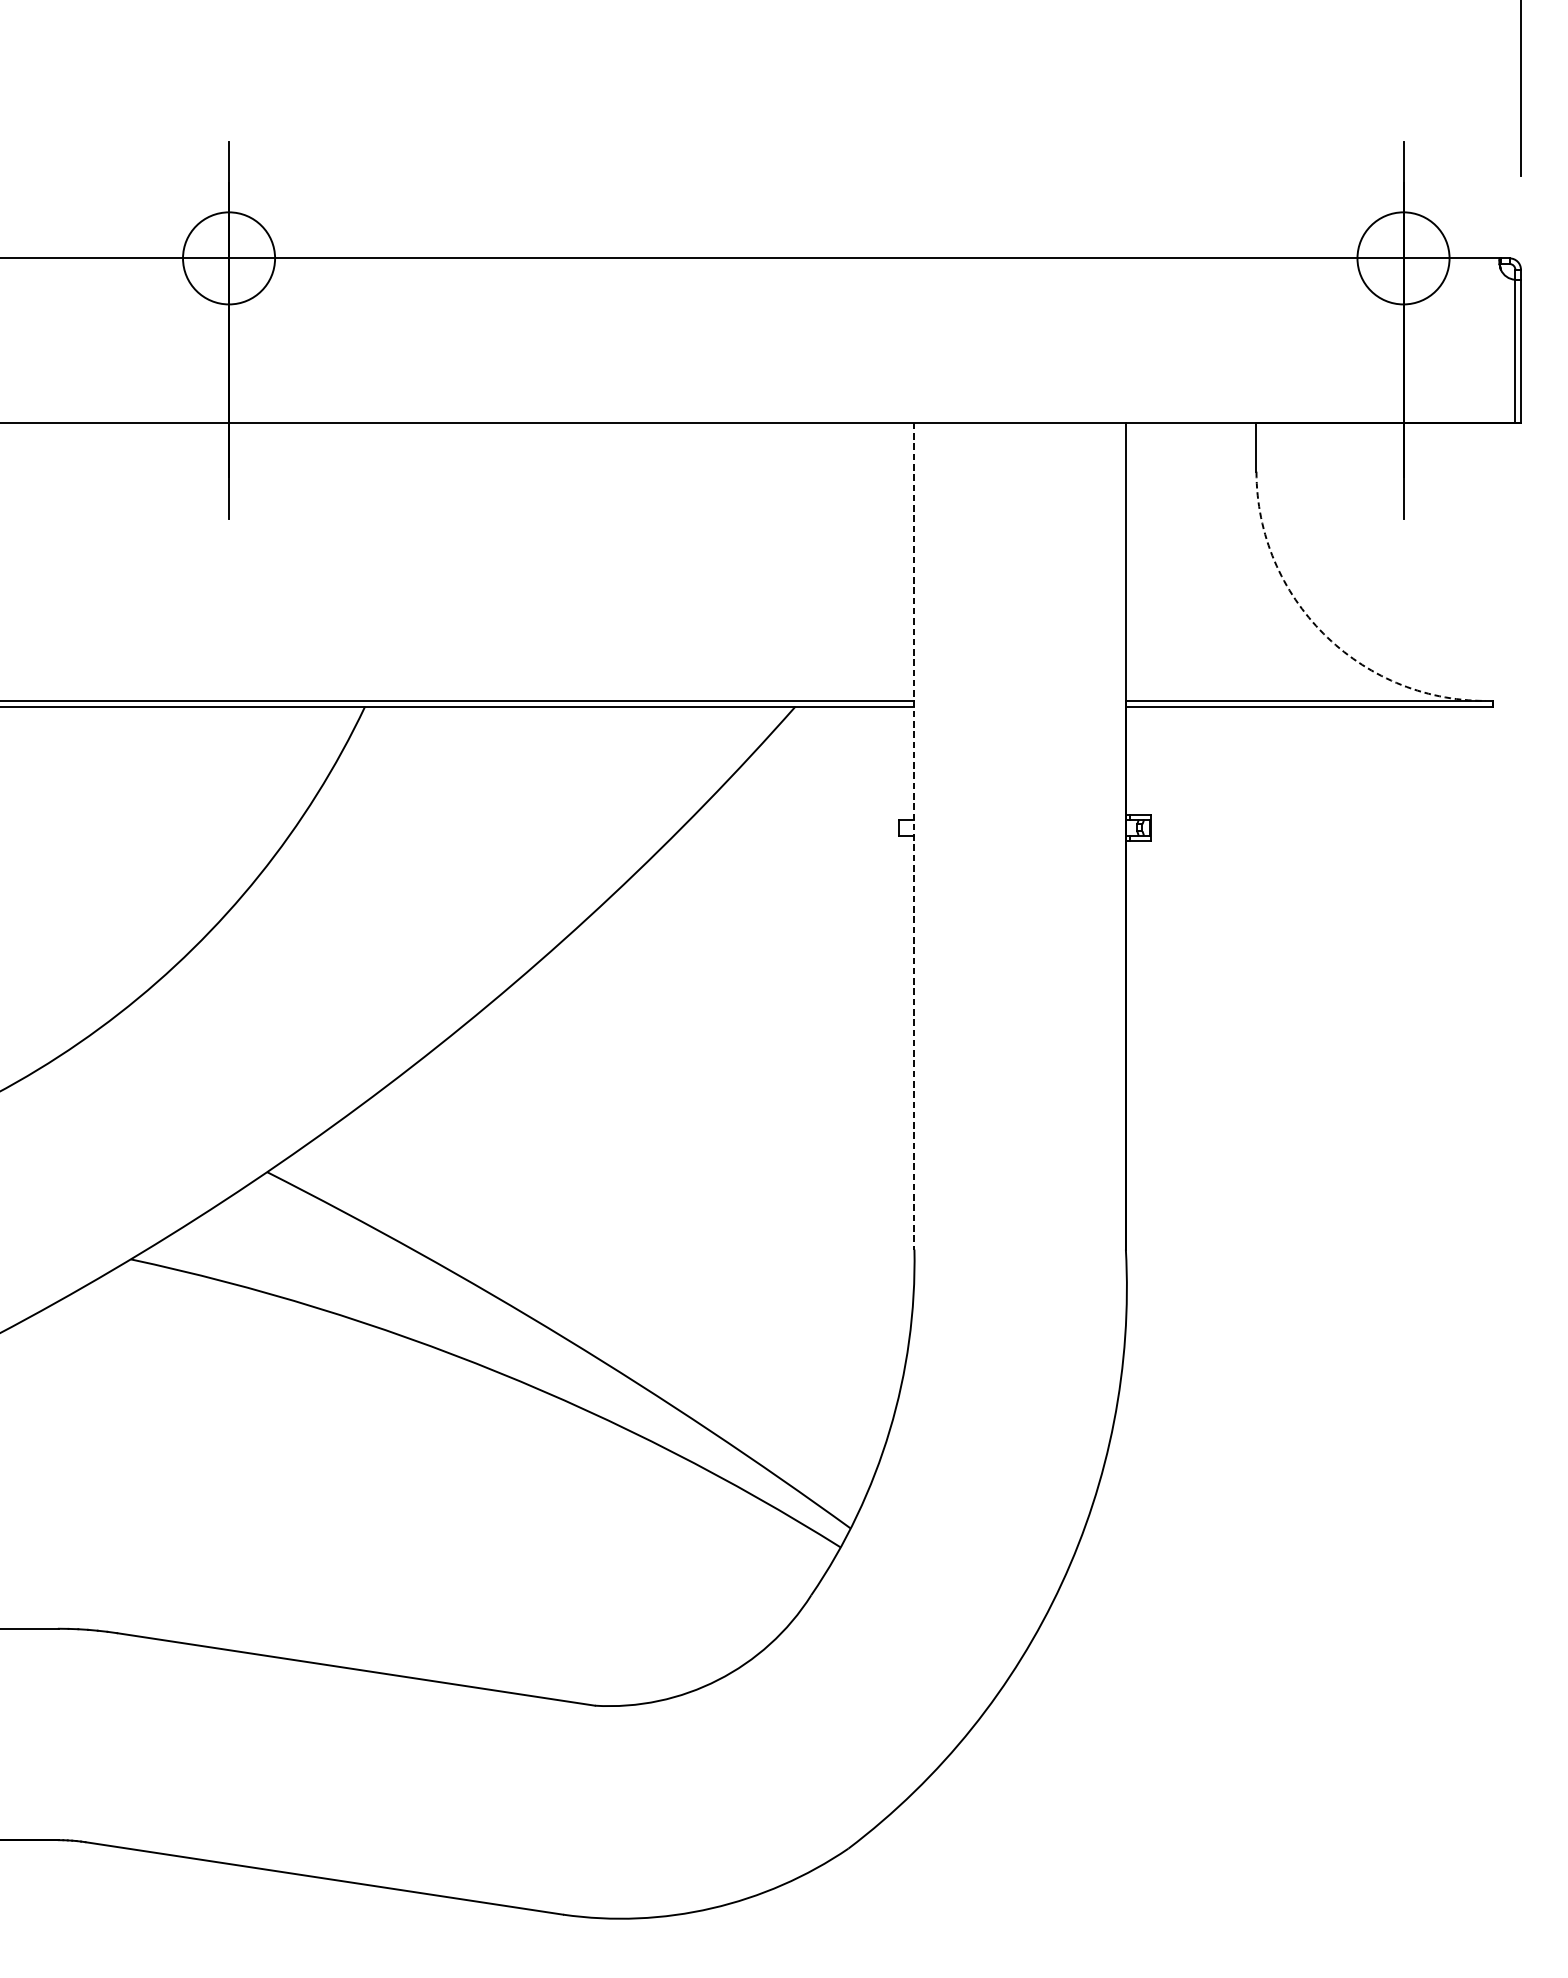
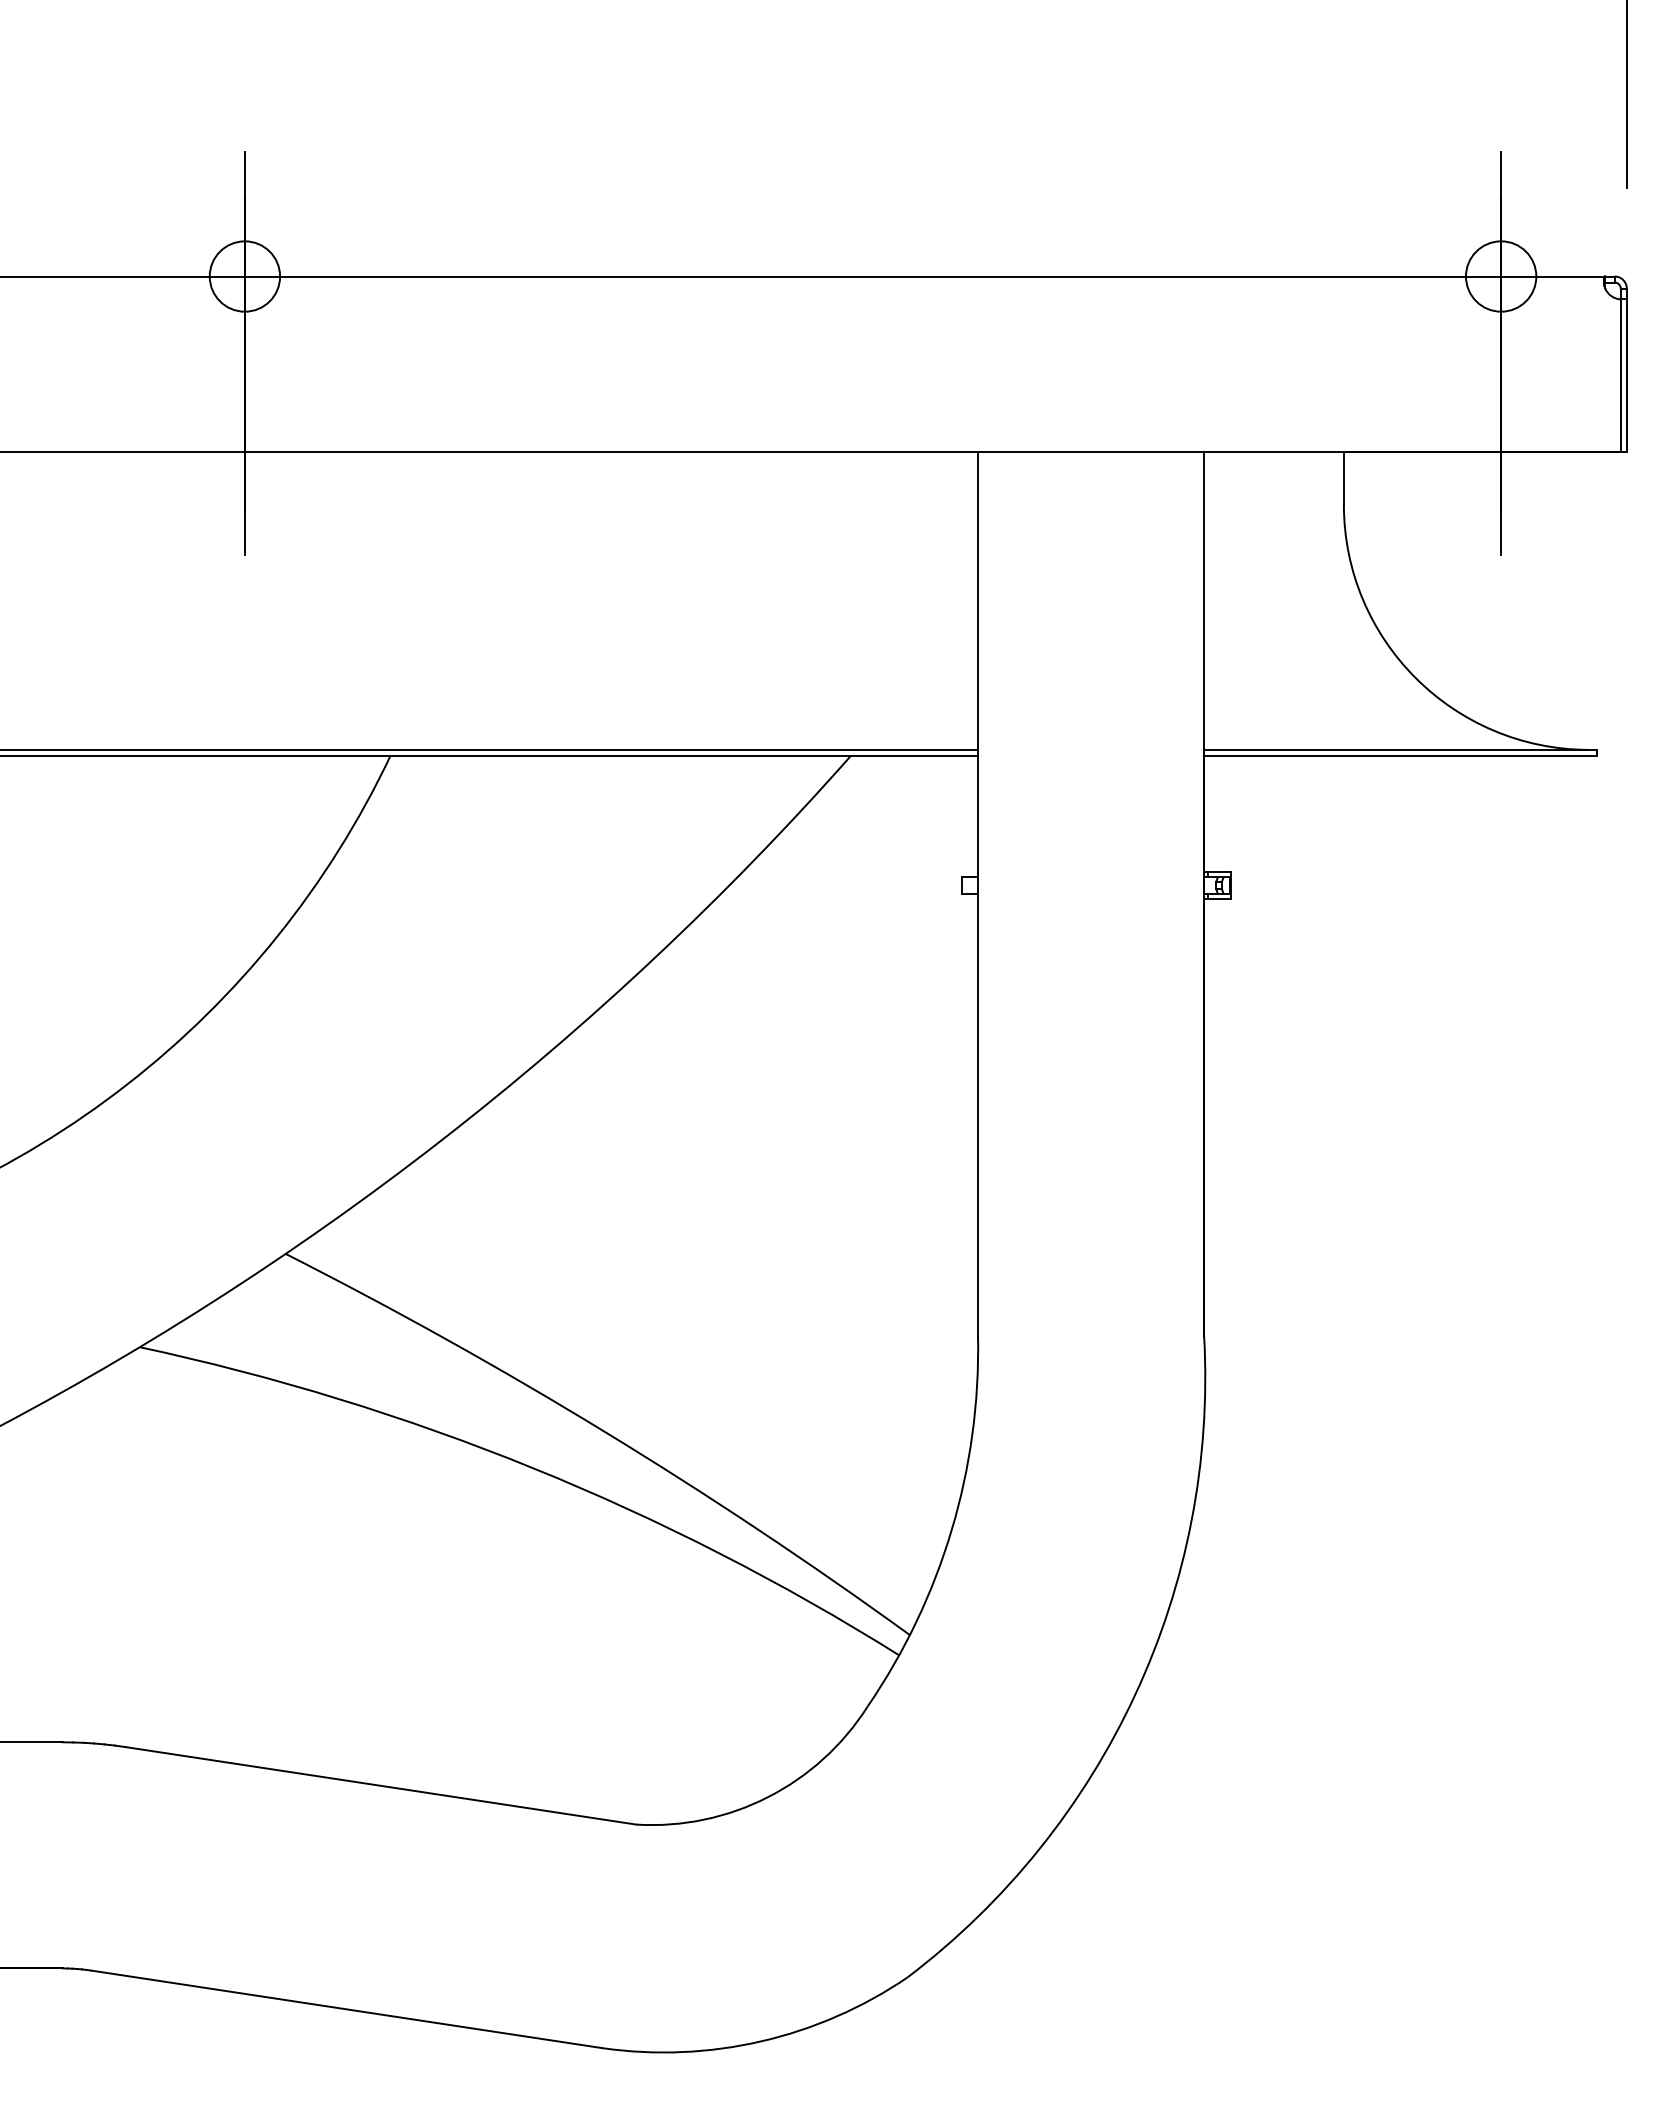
circle: (228, 258) -> (244, 276), size x0.71
circle: (1402, 258) -> (1500, 276), size x0.71
arc: (1323, 634) -> (1415, 678), dashed -> solid
line: (914, 837) -> (978, 895), dashed -> solid

